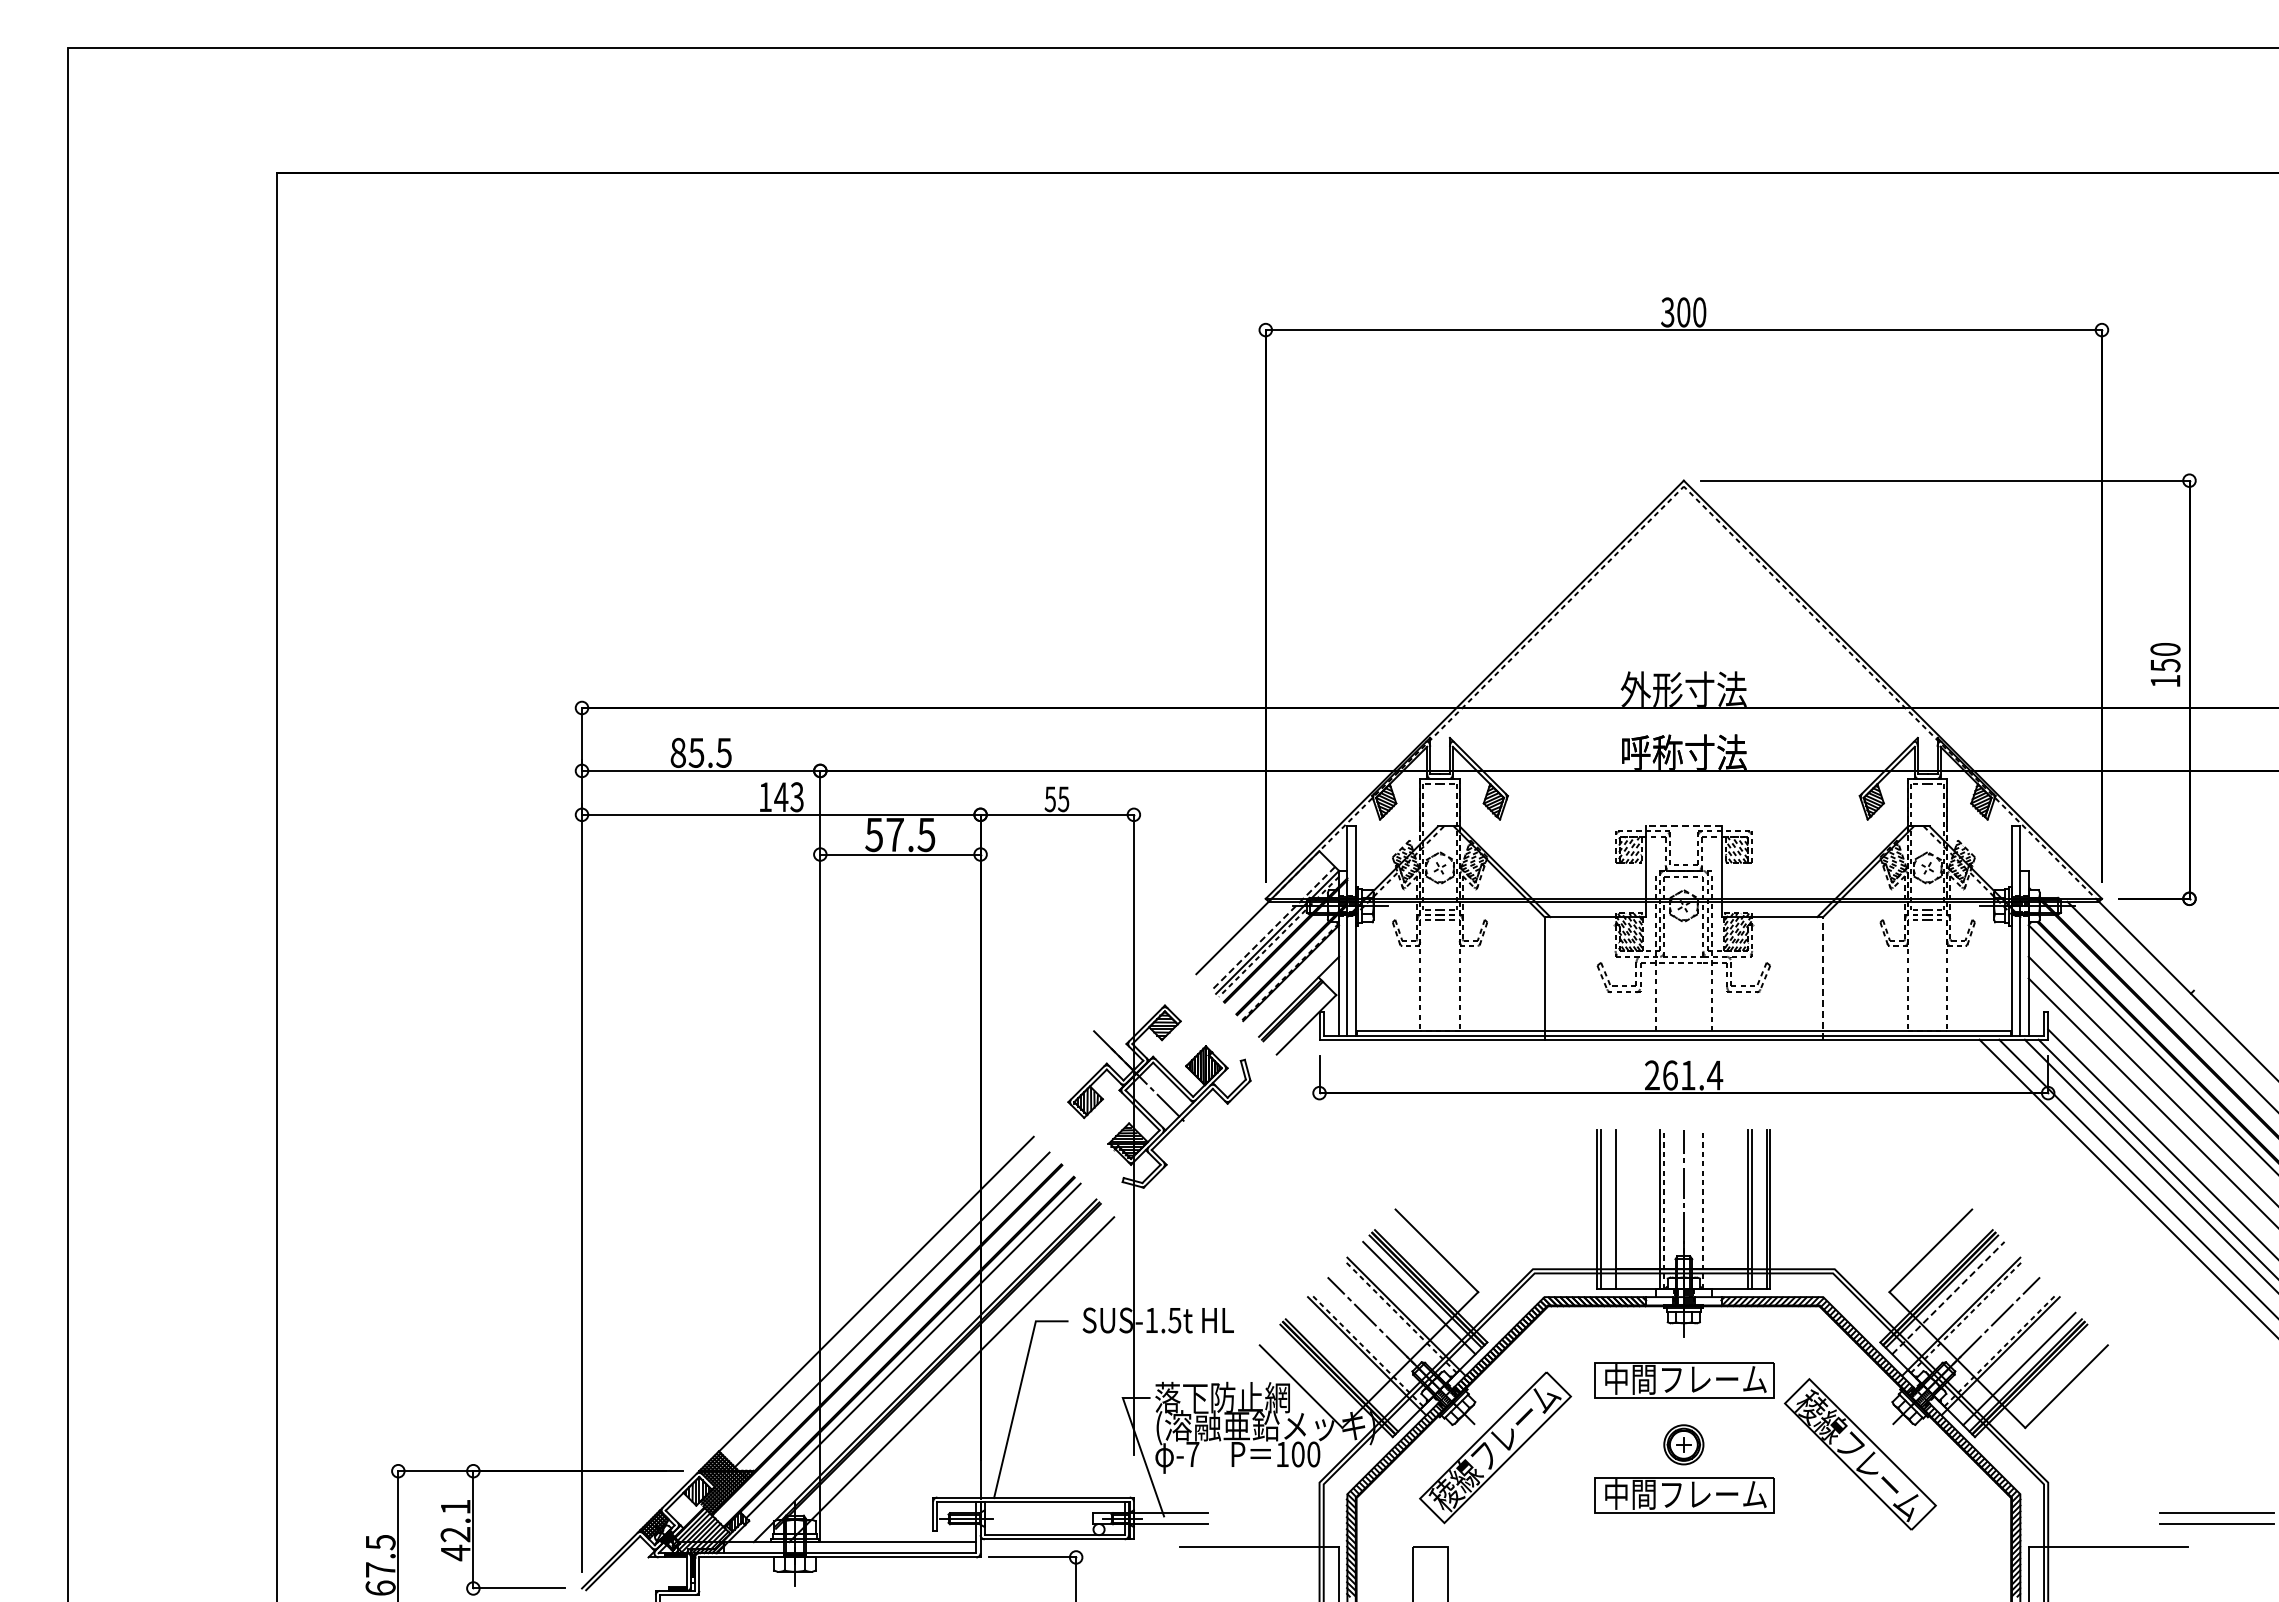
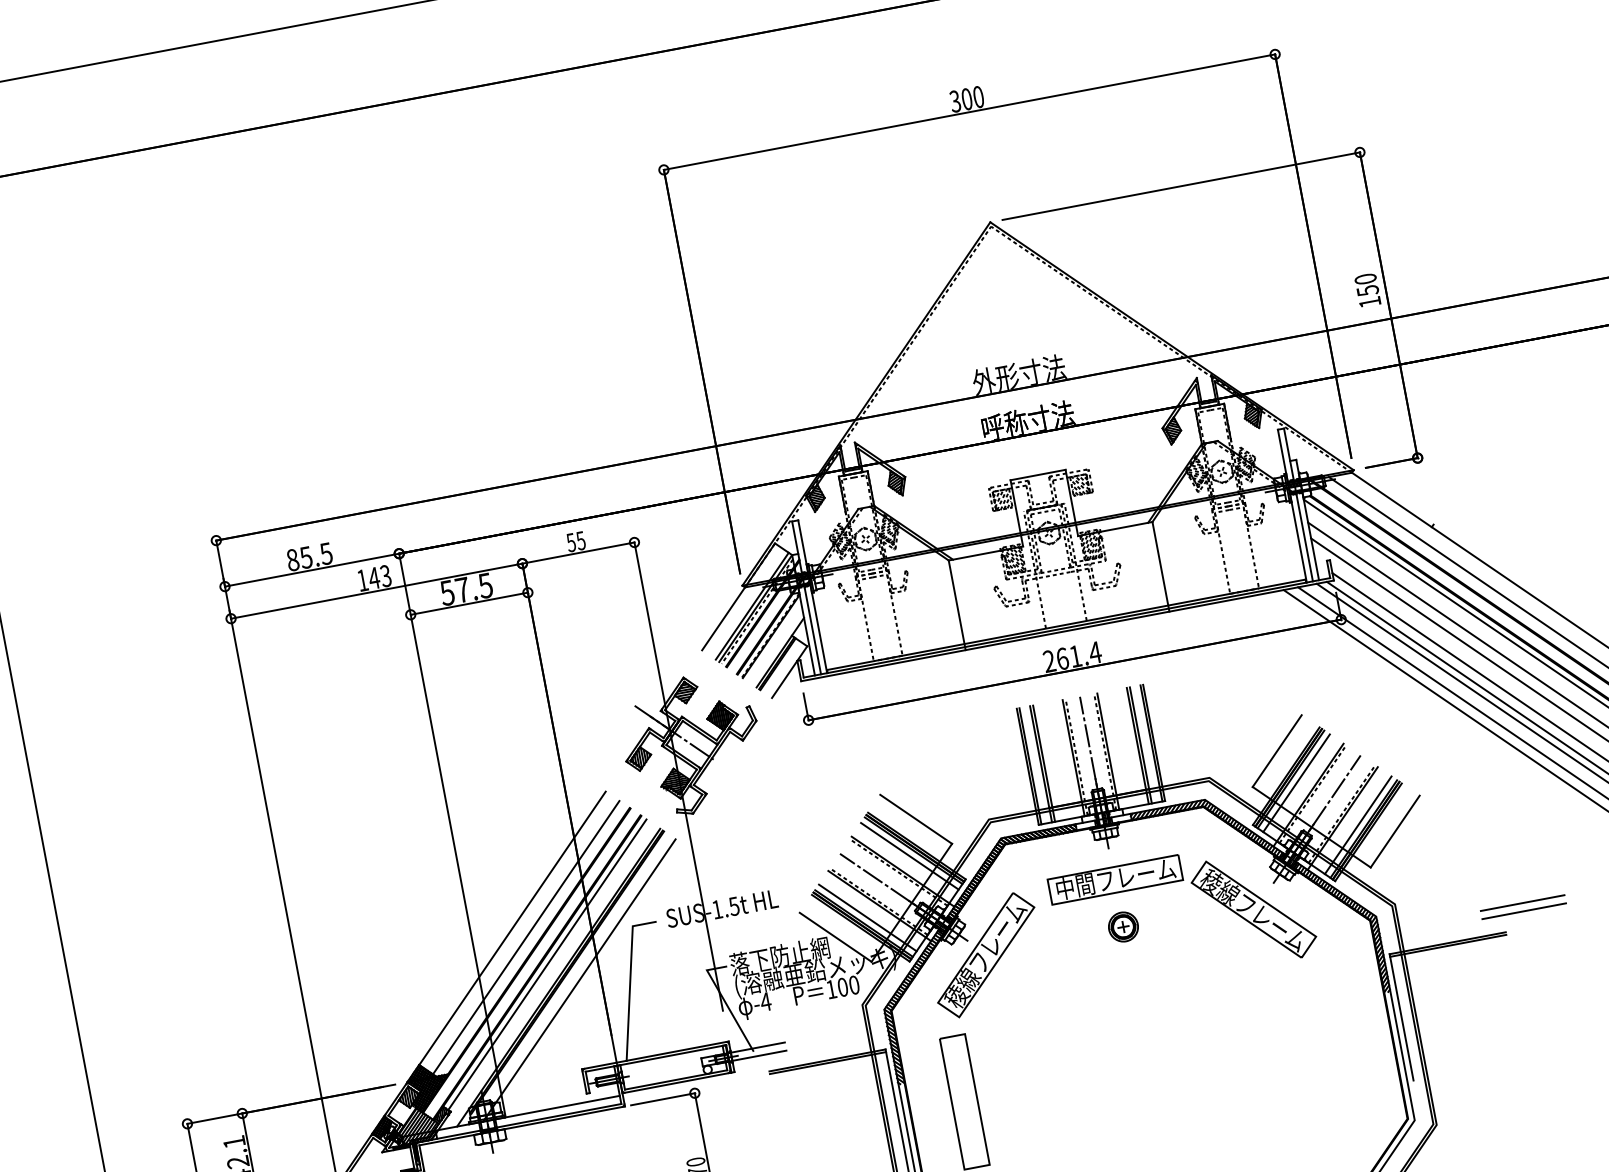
line: (1683, 826) -> (1037, 475), dashed -> solid
line: (1273, 928) -> (752, 606), dashed -> solid
line: (1823, 977) -> (1161, 566), dashed -> solid
line: (1619, 1208) -> (1043, 763), added
line: (1707, 1208) -> (1108, 751), added
line: (1948, 1297) -> (1296, 782), dashed -> solid
line: (1348, 1368) -> (867, 917), added
text: (1192, 1454) -> (765, 1001), -7 -> -4
part: (1684, 1495) -> (1130, 963), removed
line: (1259, 1550) -> (827, 1062), added
line: (2107, 1550) -> (1447, 945), added

